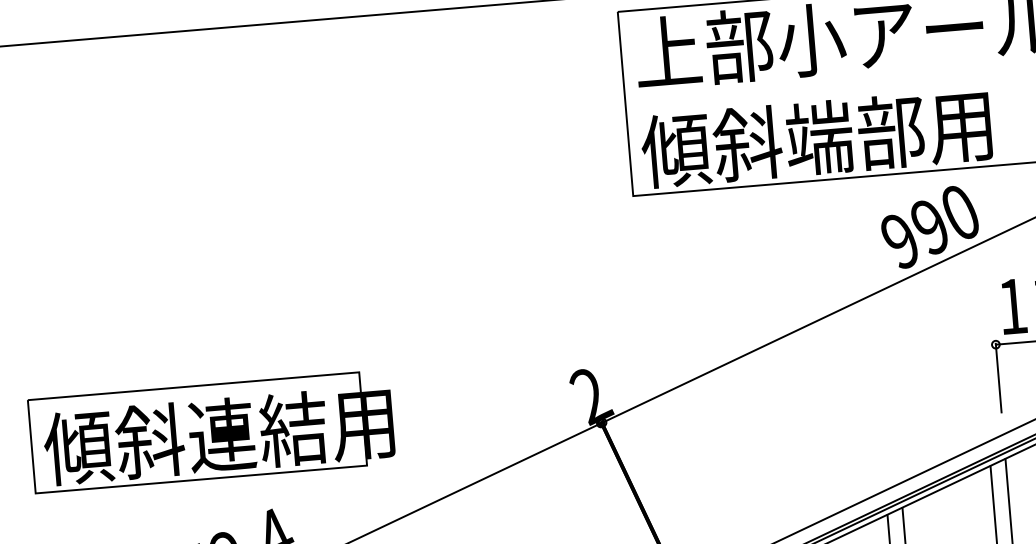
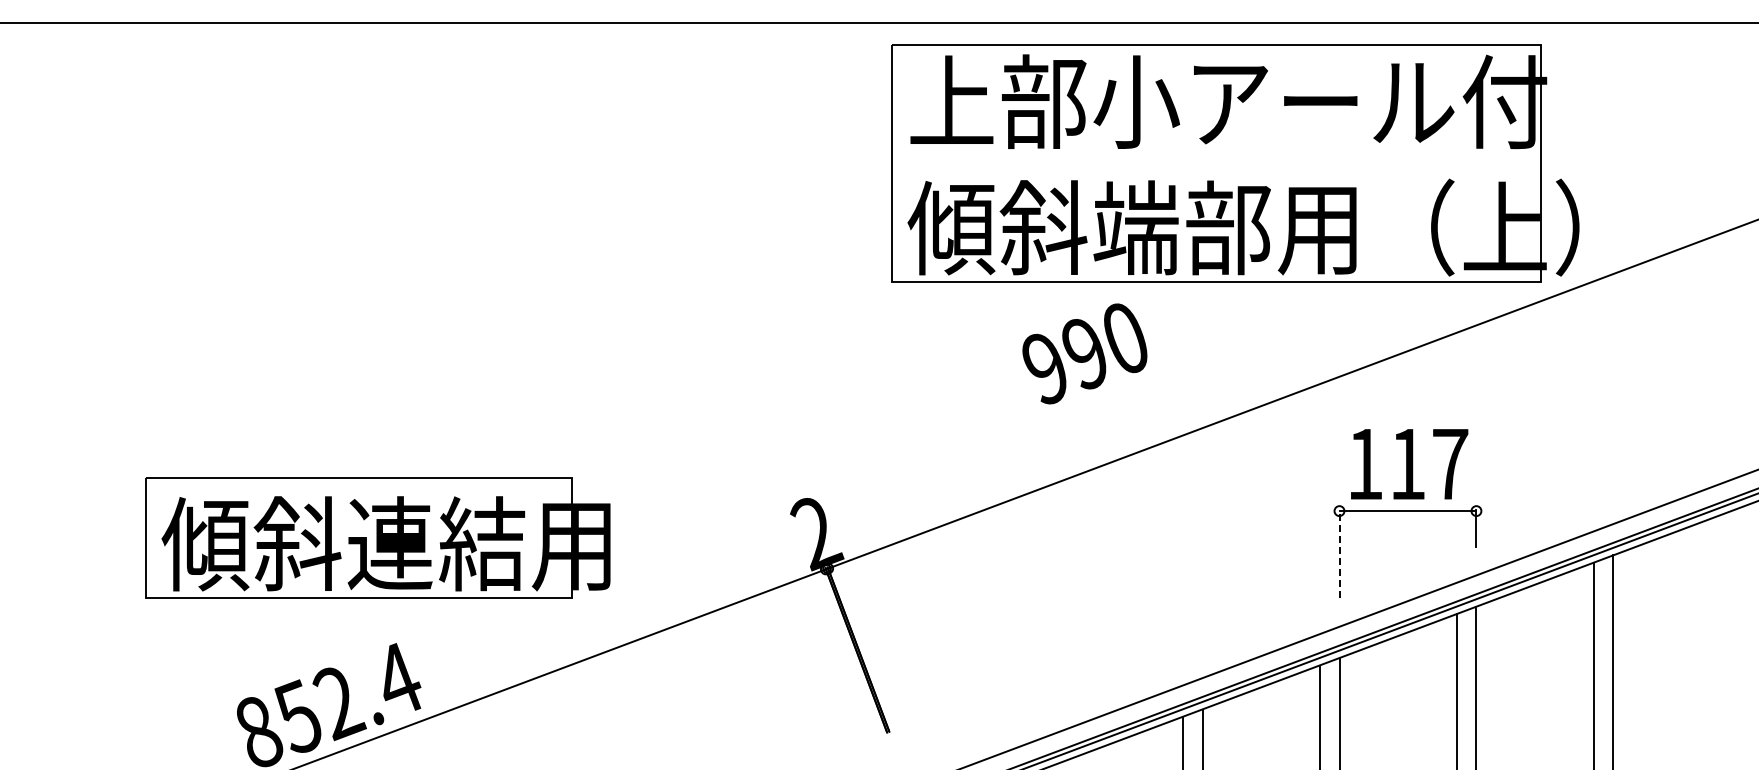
text: (929, 226) -> (1084, 353), moved
line: (998, 377) -> (1339, 553), solid -> dashed
part: (211, 431) -> (377, 537), moved

